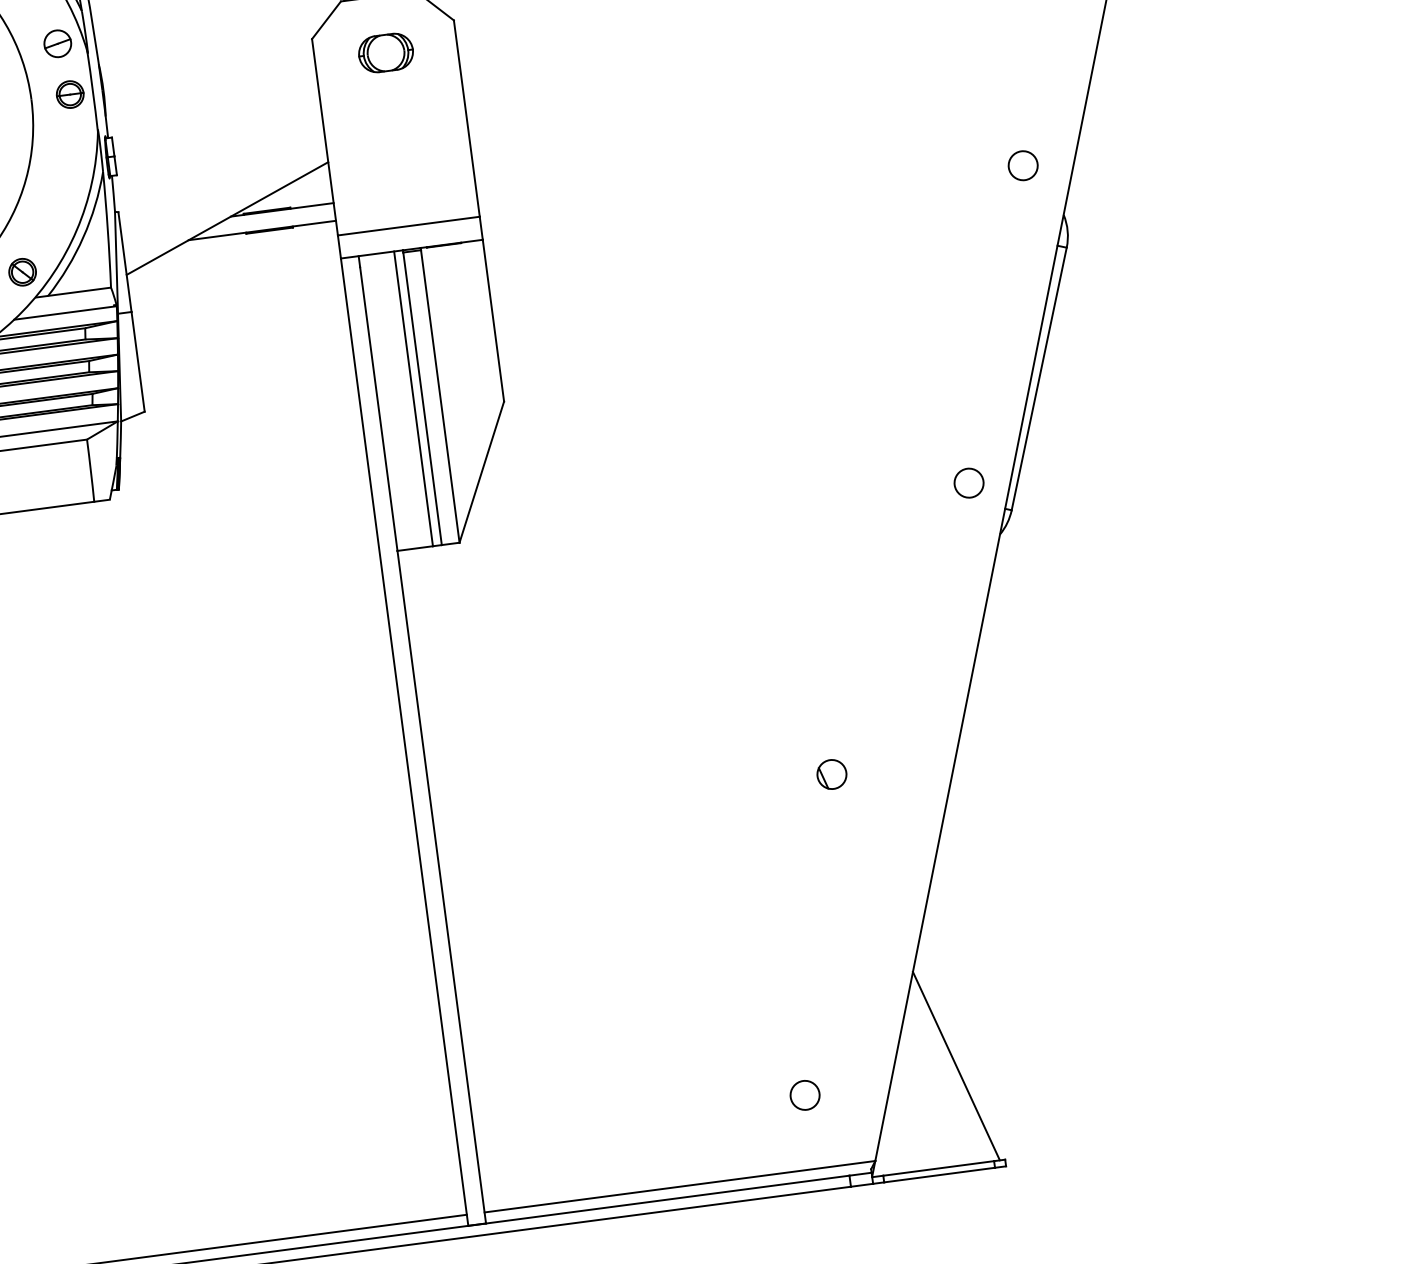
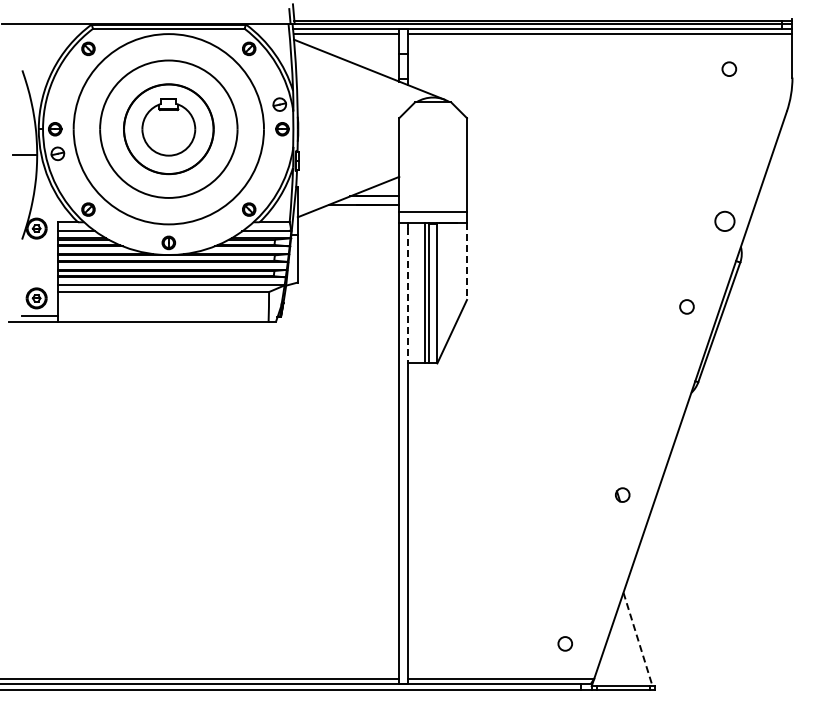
part: (384, 51) -> (432, 128), removed
circle: (1022, 166) -> (724, 221), size x1.4
line: (492, 321) -> (466, 261), solid -> dashed
line: (378, 408) -> (407, 295), solid -> dashed
circle: (967, 482) -> (686, 306), moved
part: (831, 773) -> (622, 494), moved
line: (957, 1068) -> (638, 640), solid -> dashed

